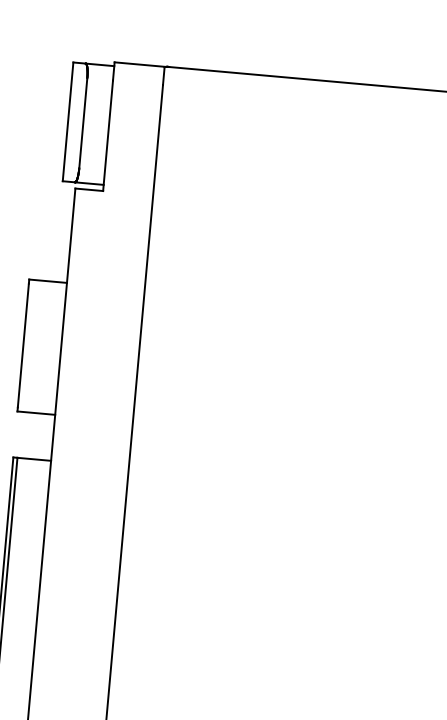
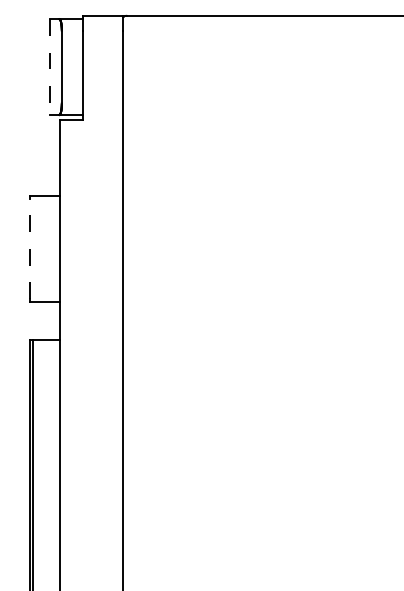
line: (67, 122) -> (49, 67), solid -> dashed
line: (23, 345) -> (29, 249), solid -> dashed

